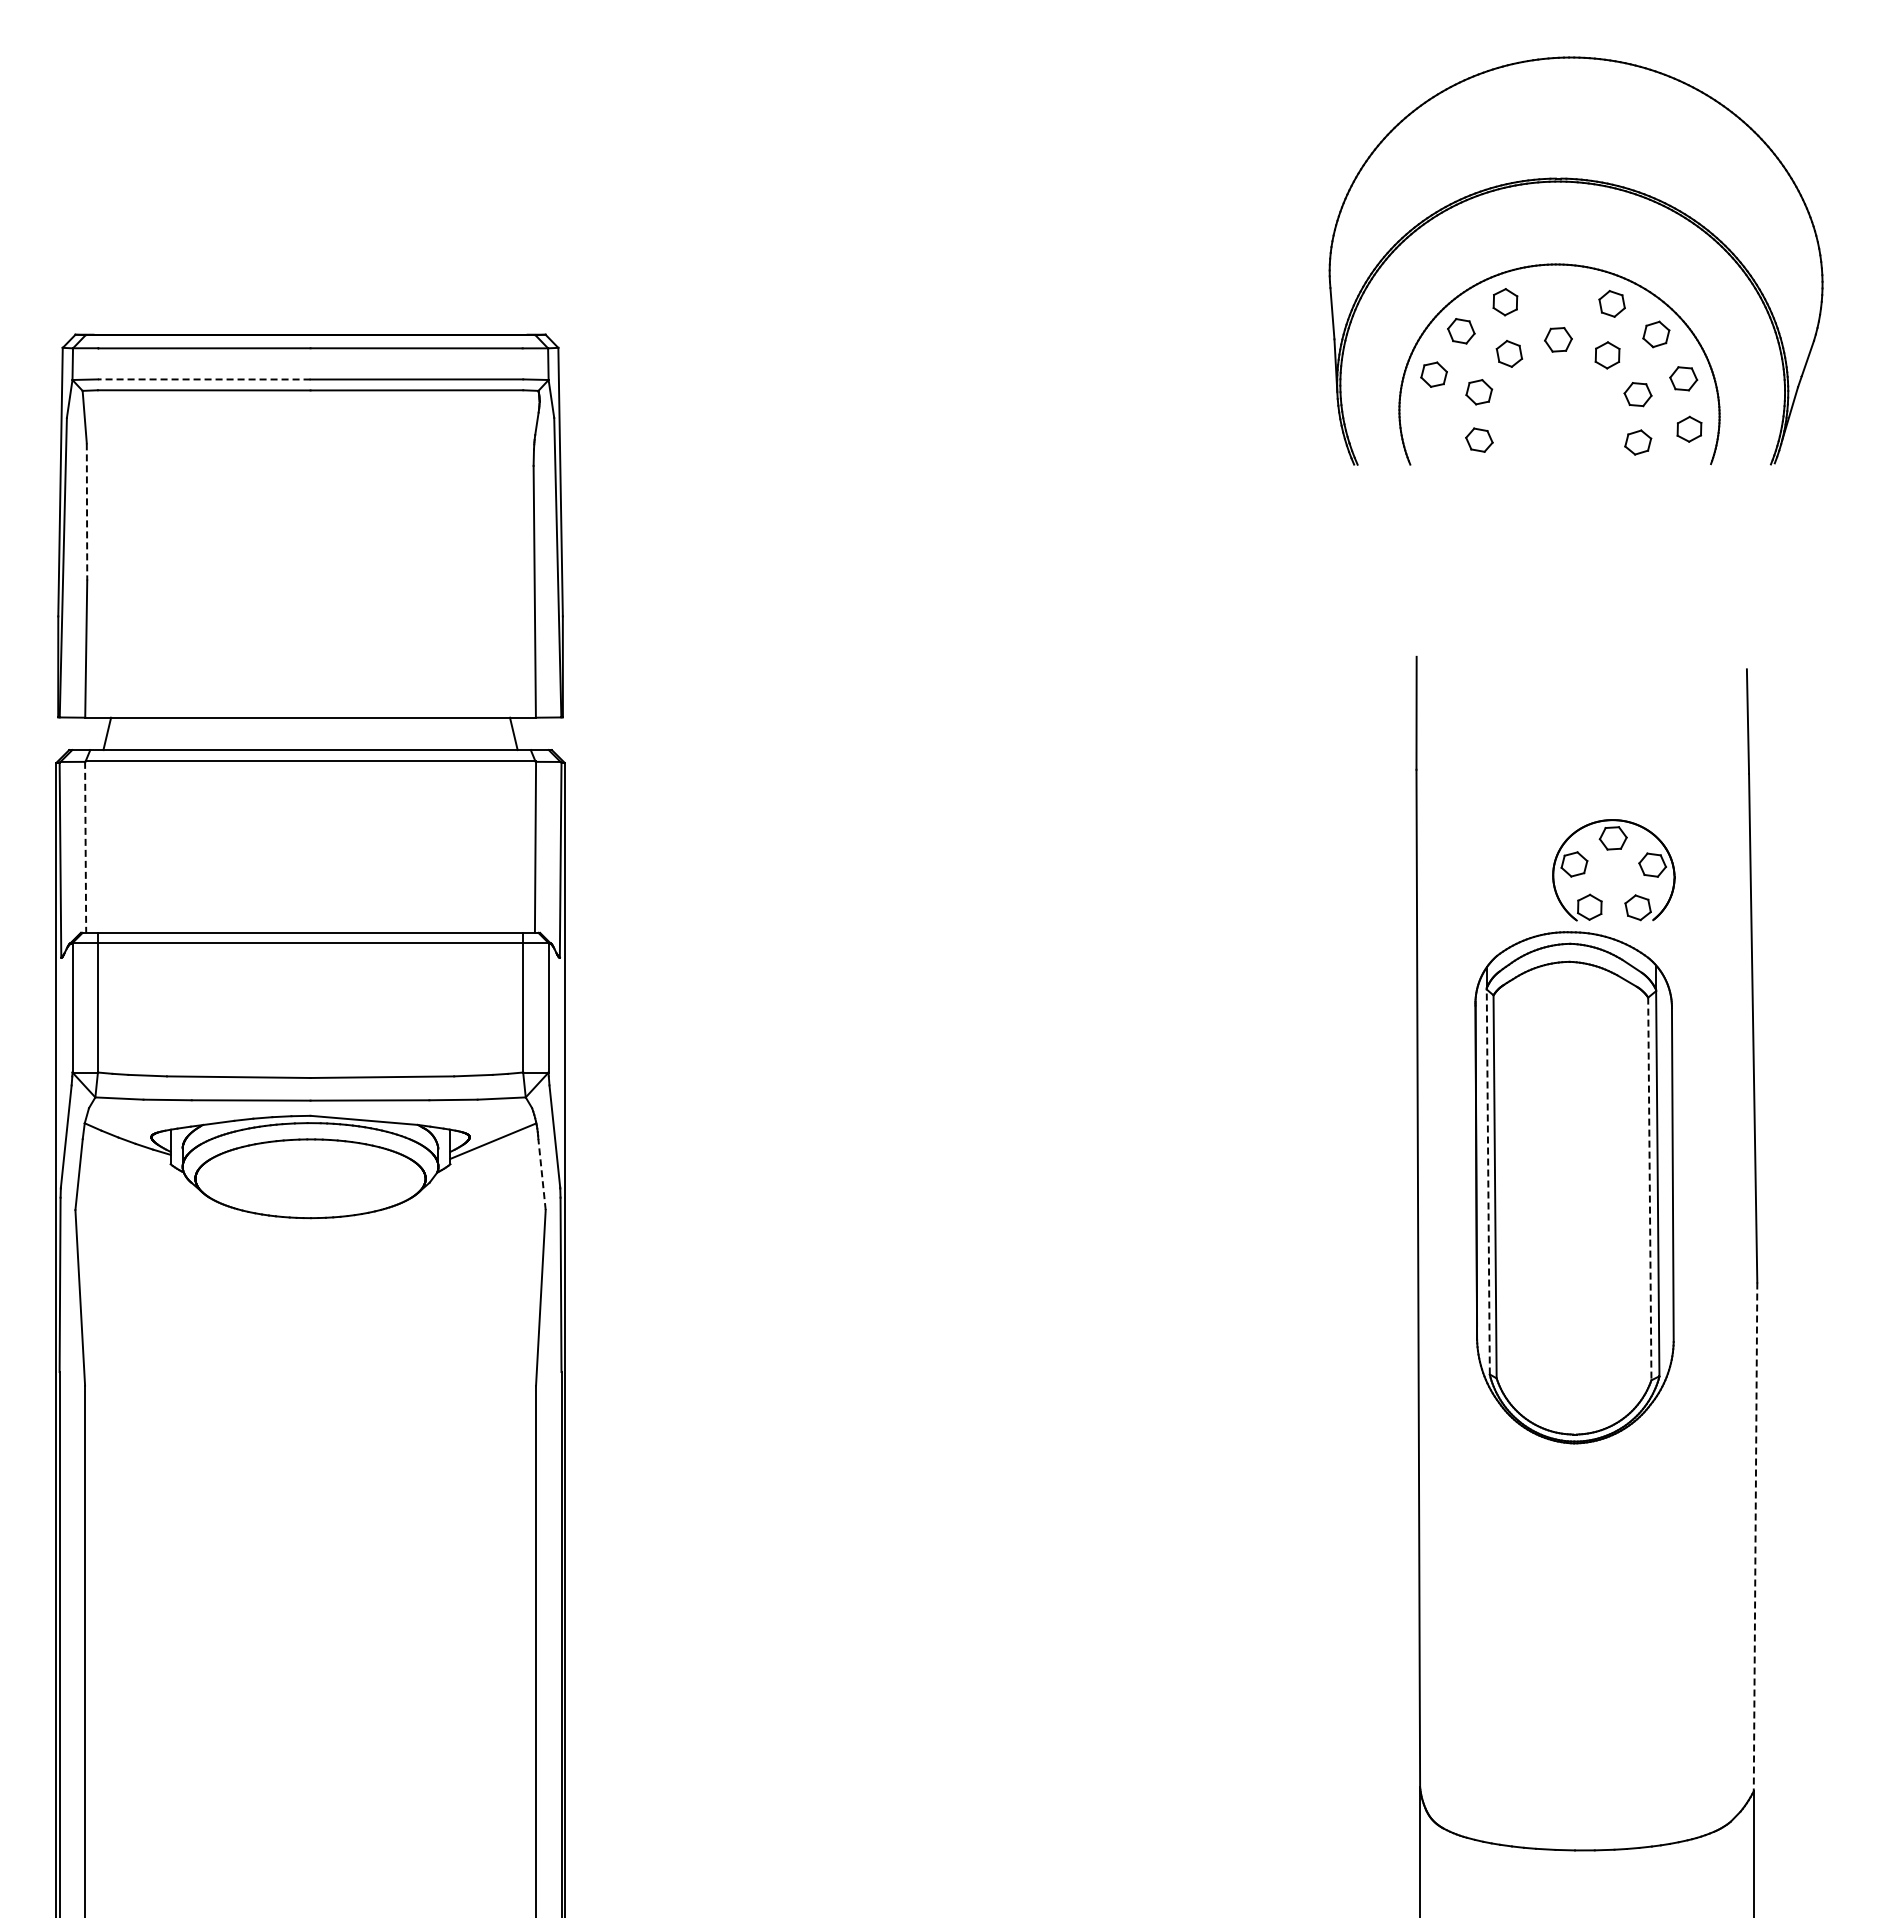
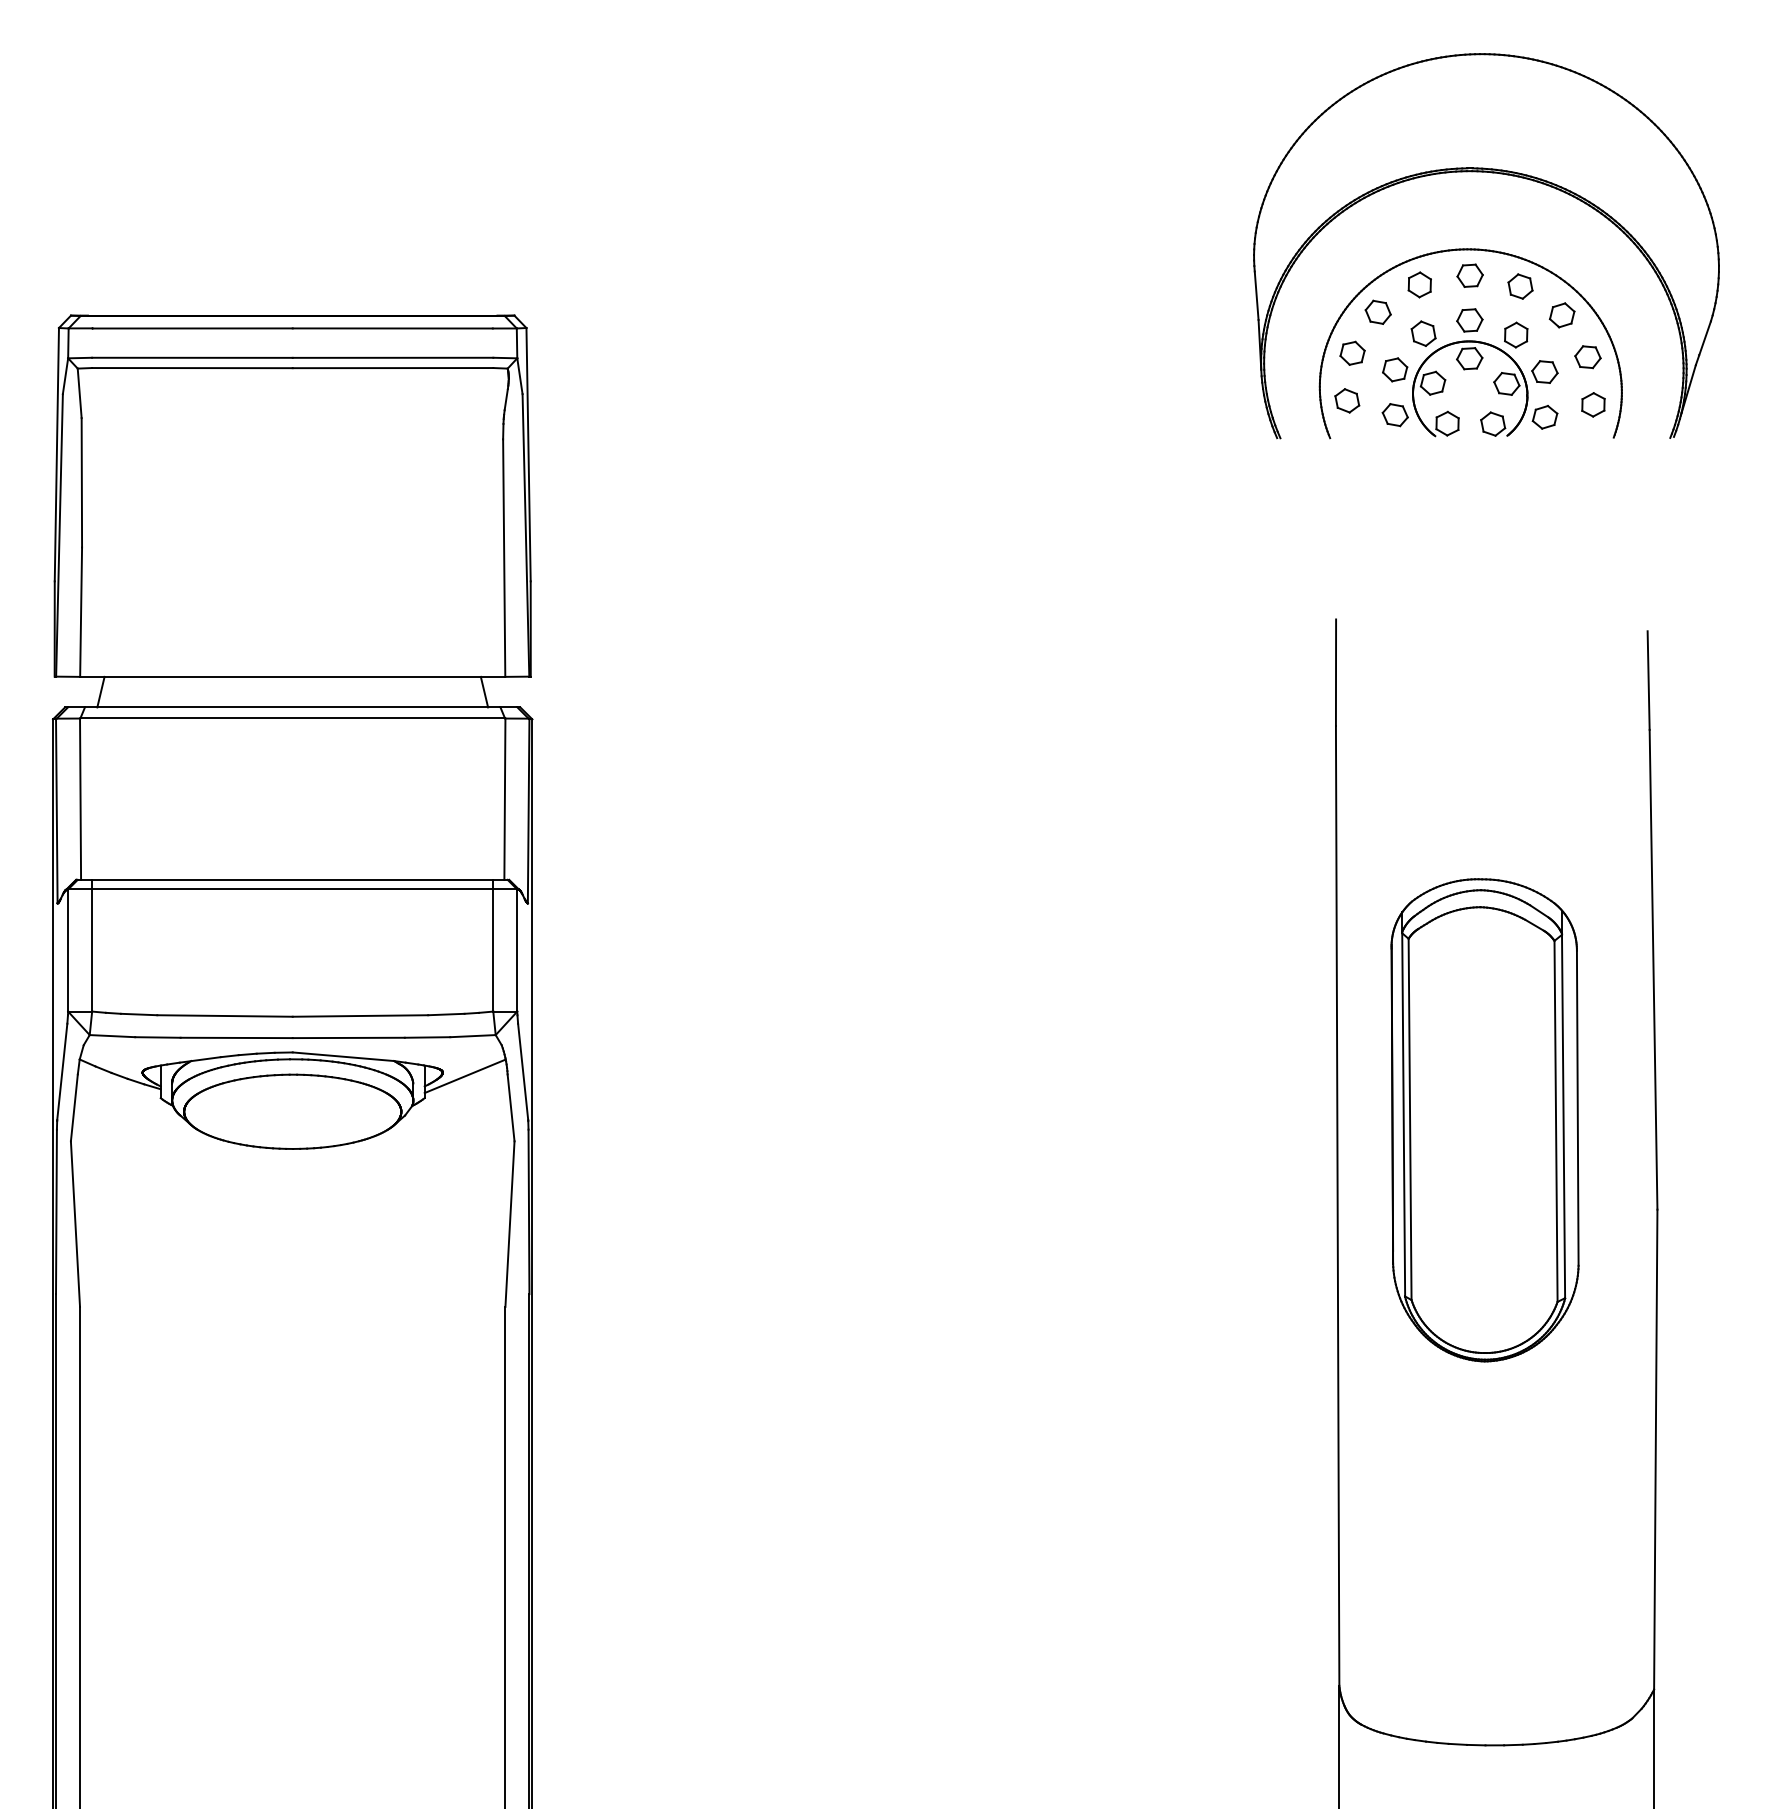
part: (1558, 292) -> (1469, 275), added
line: (203, 379) -> (191, 357), dashed -> solid
part: (1428, 424) -> (1347, 400), added
line: (87, 511) -> (82, 482), dashed -> solid
line: (85, 847) -> (80, 799), dashed -> solid
part: (1613, 850) -> (1469, 370), moved
line: (542, 1174) -> (511, 1107), dashed -> solid
line: (1488, 1182) -> (1403, 1115), dashed -> solid
line: (1649, 1189) -> (1555, 1121), dashed -> solid
line: (1755, 1537) -> (1655, 1450), dashed -> solid

